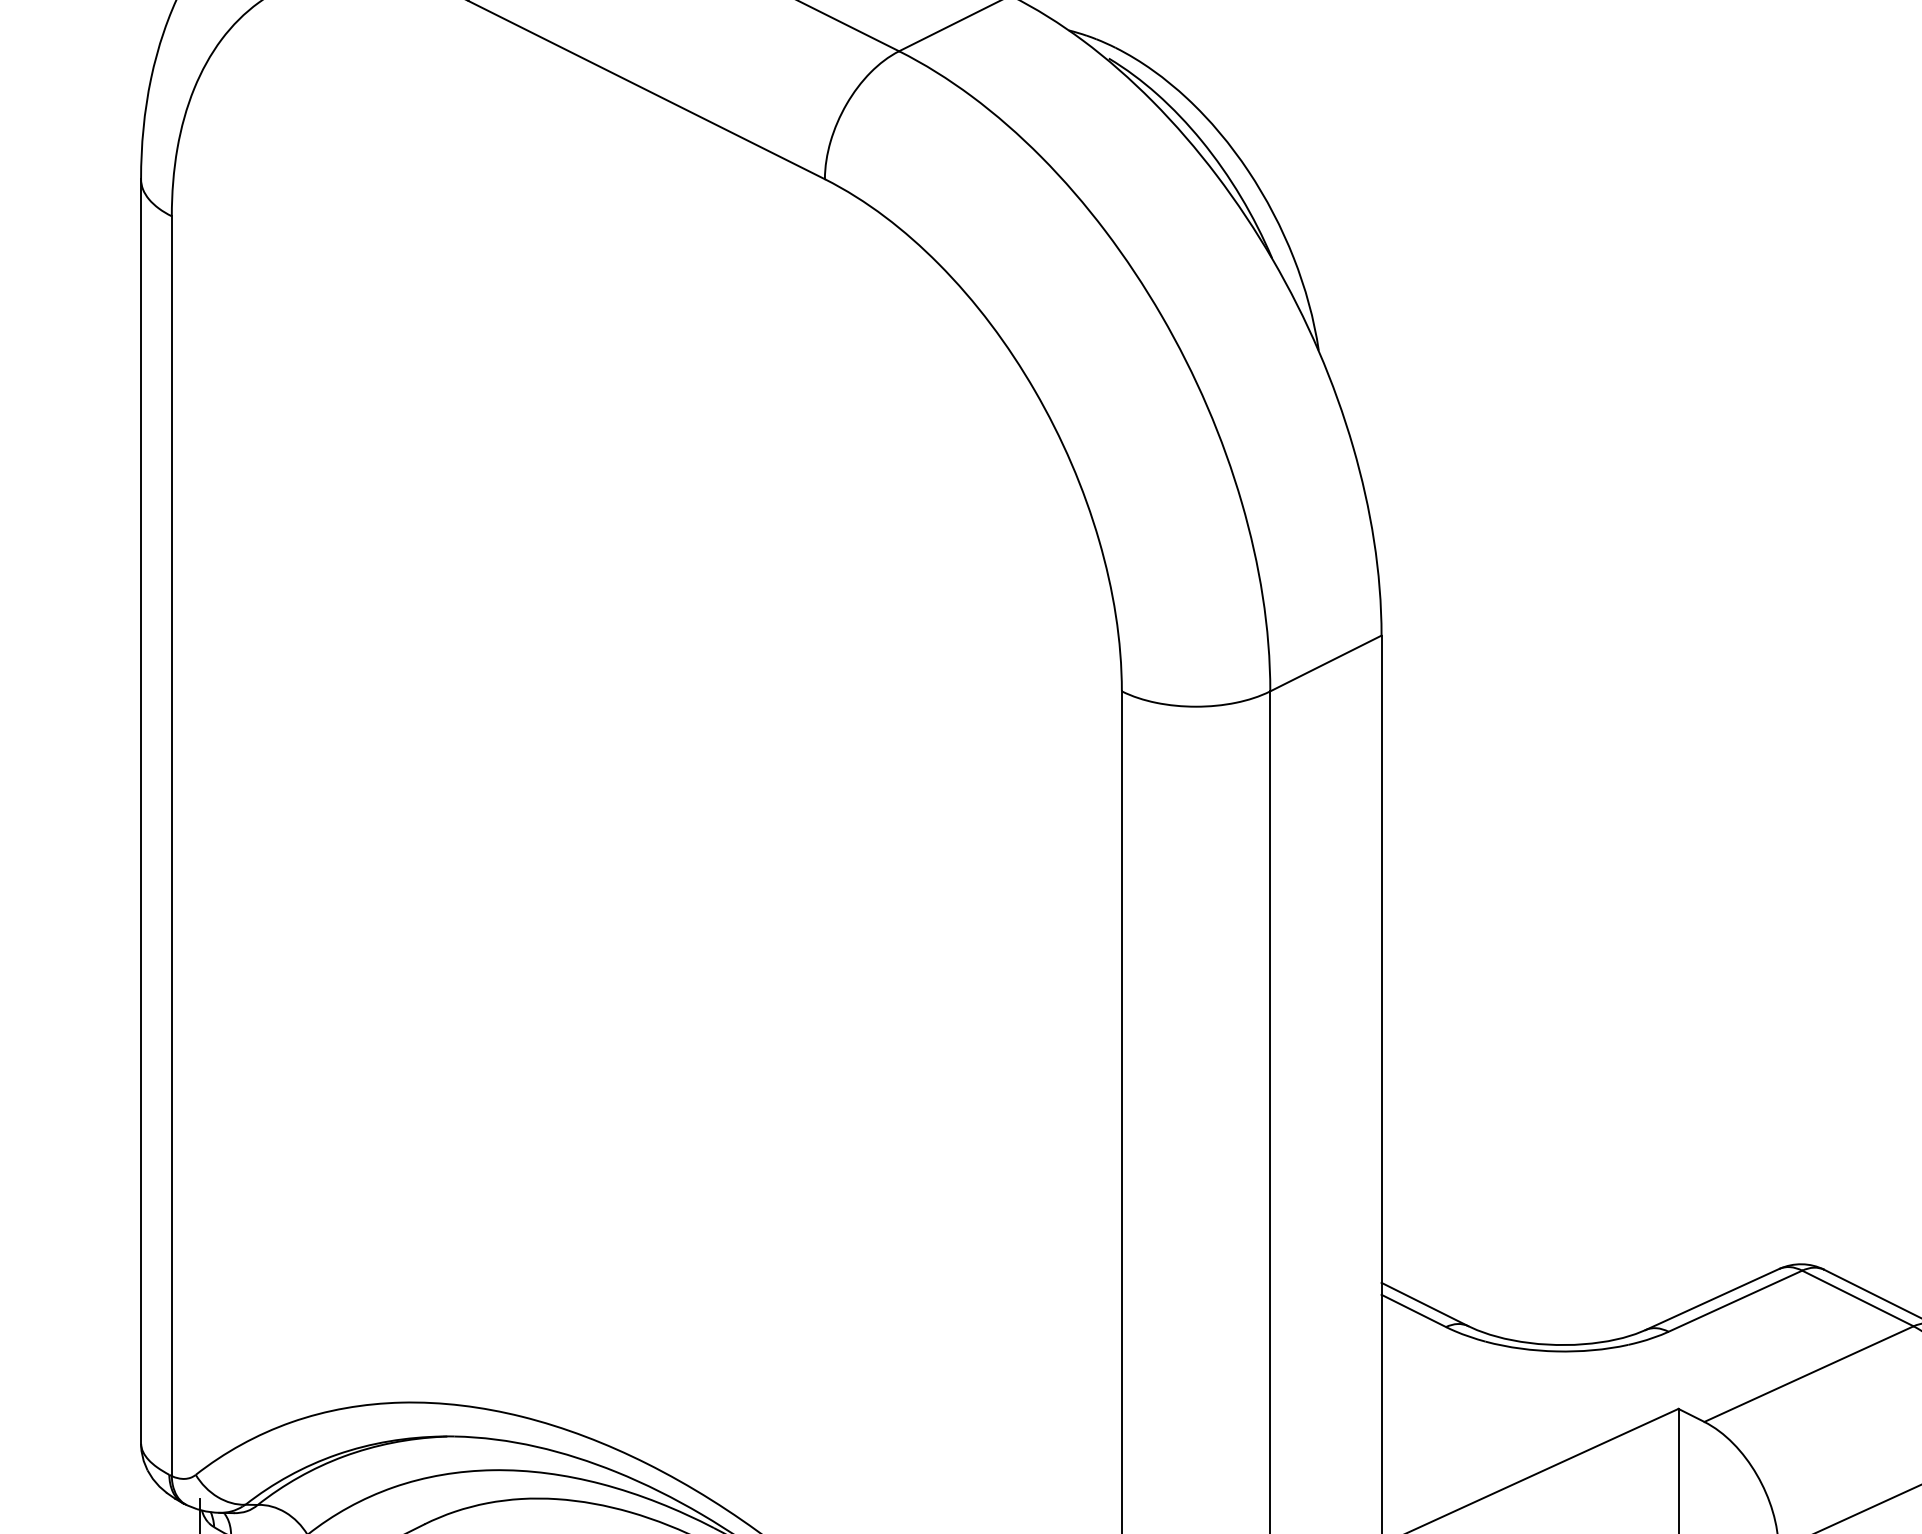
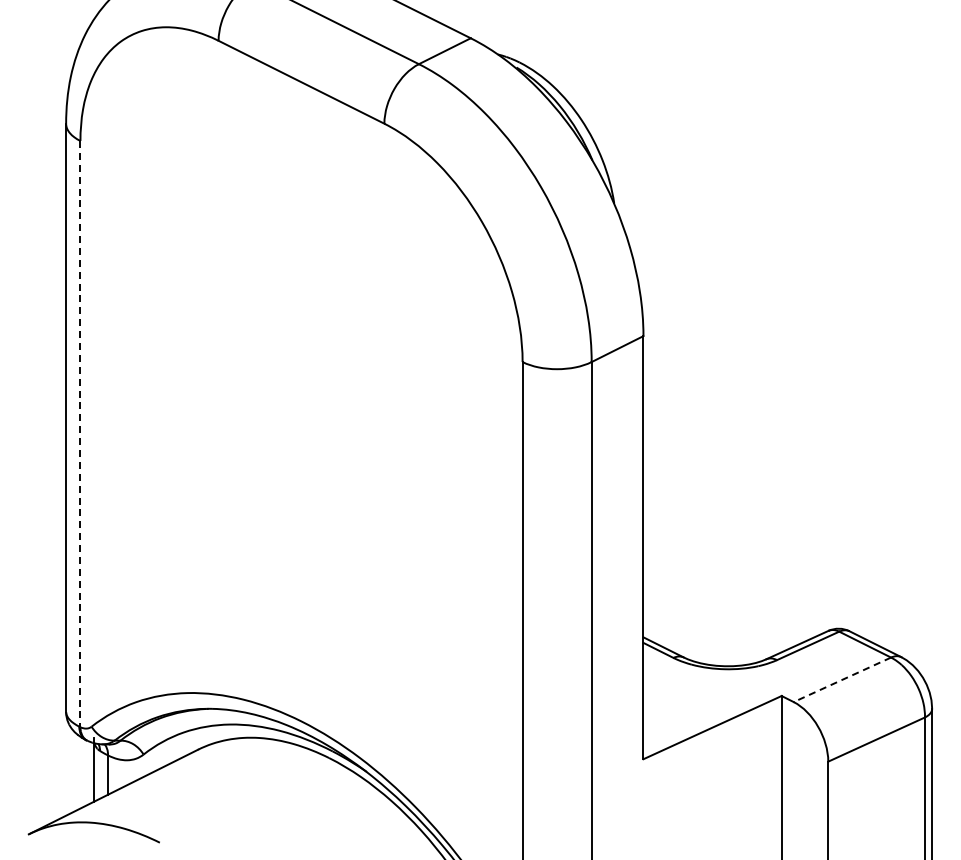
line: (171, 846) -> (80, 434), solid -> dashed
line: (1809, 1373) -> (842, 679), solid -> dashed

